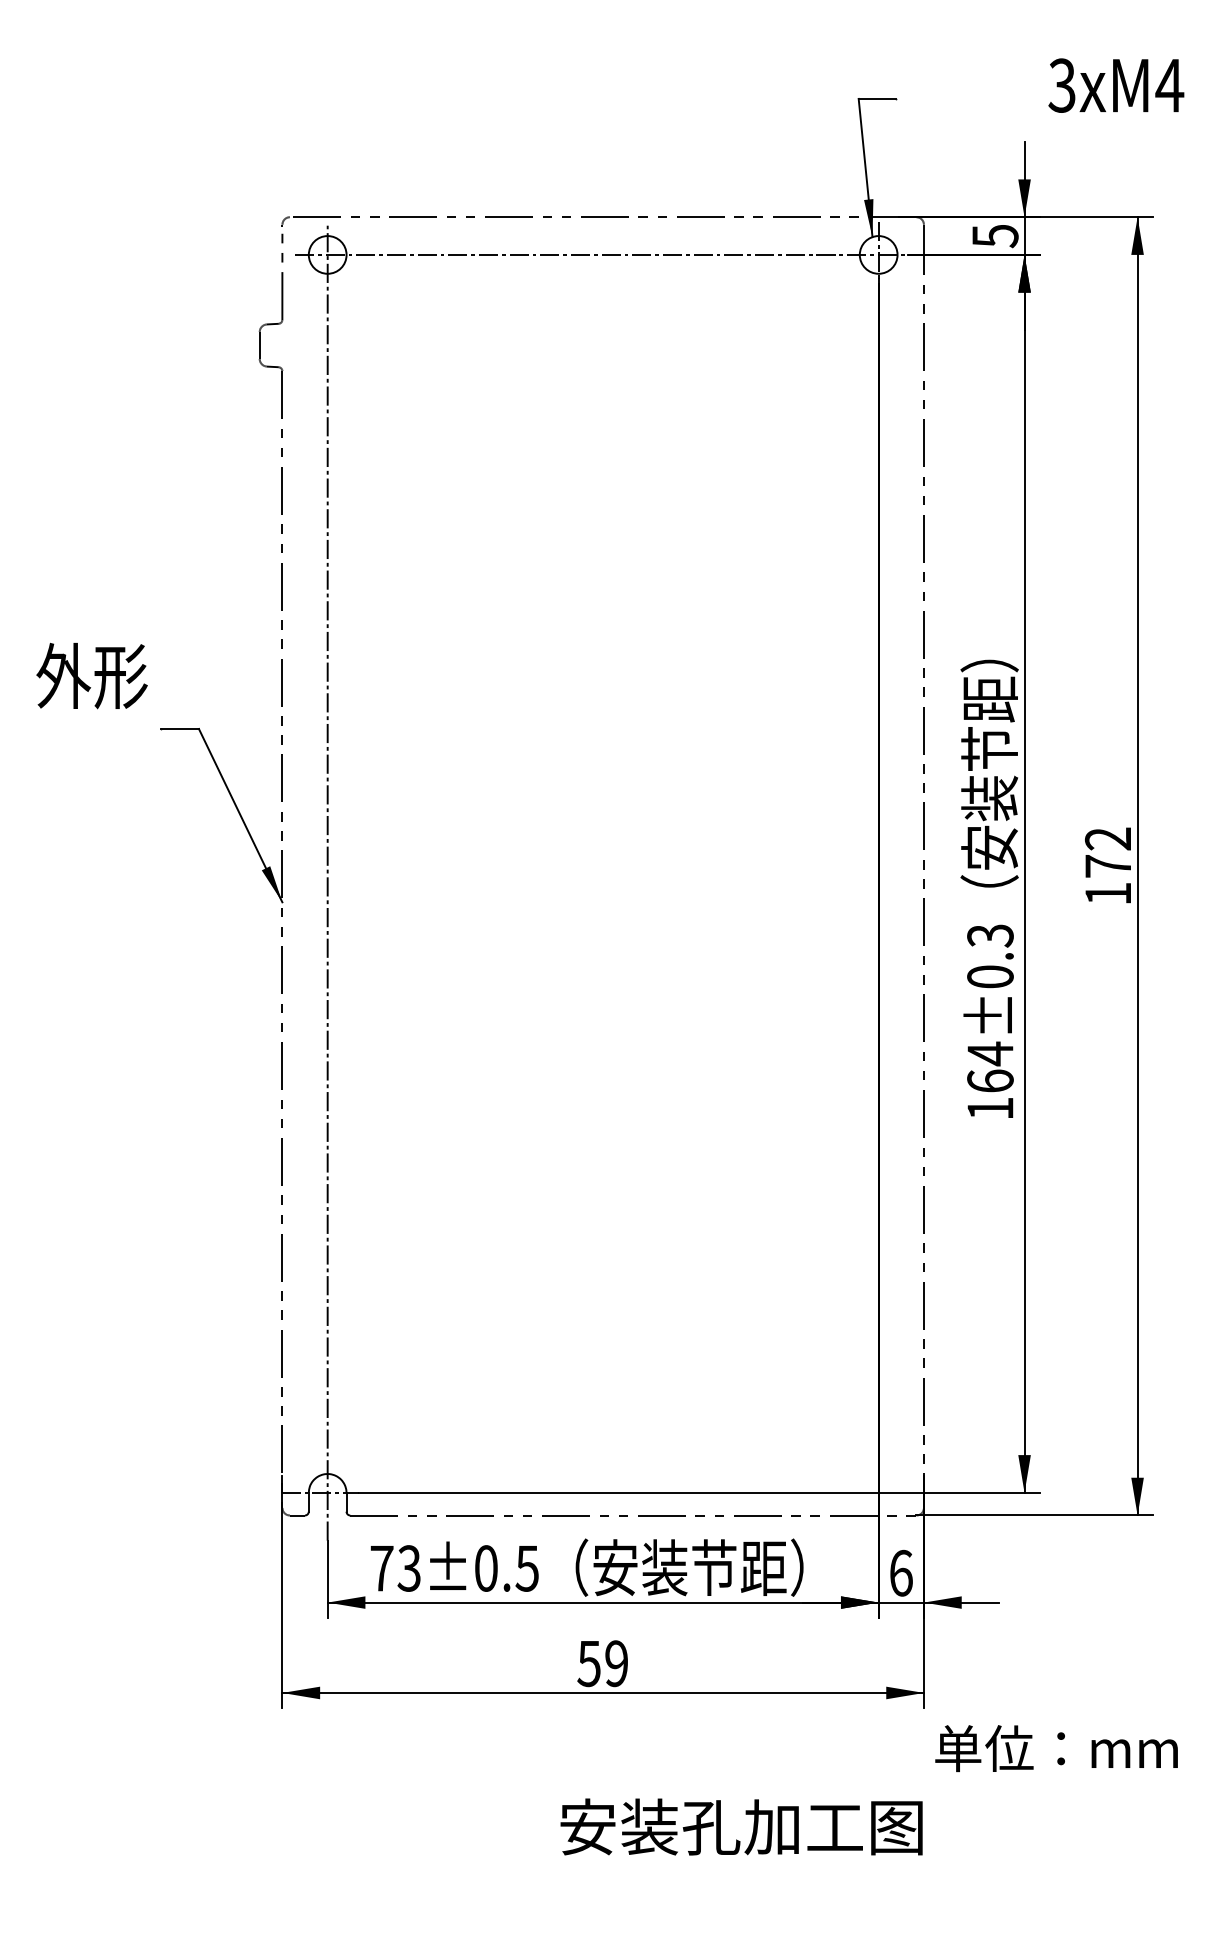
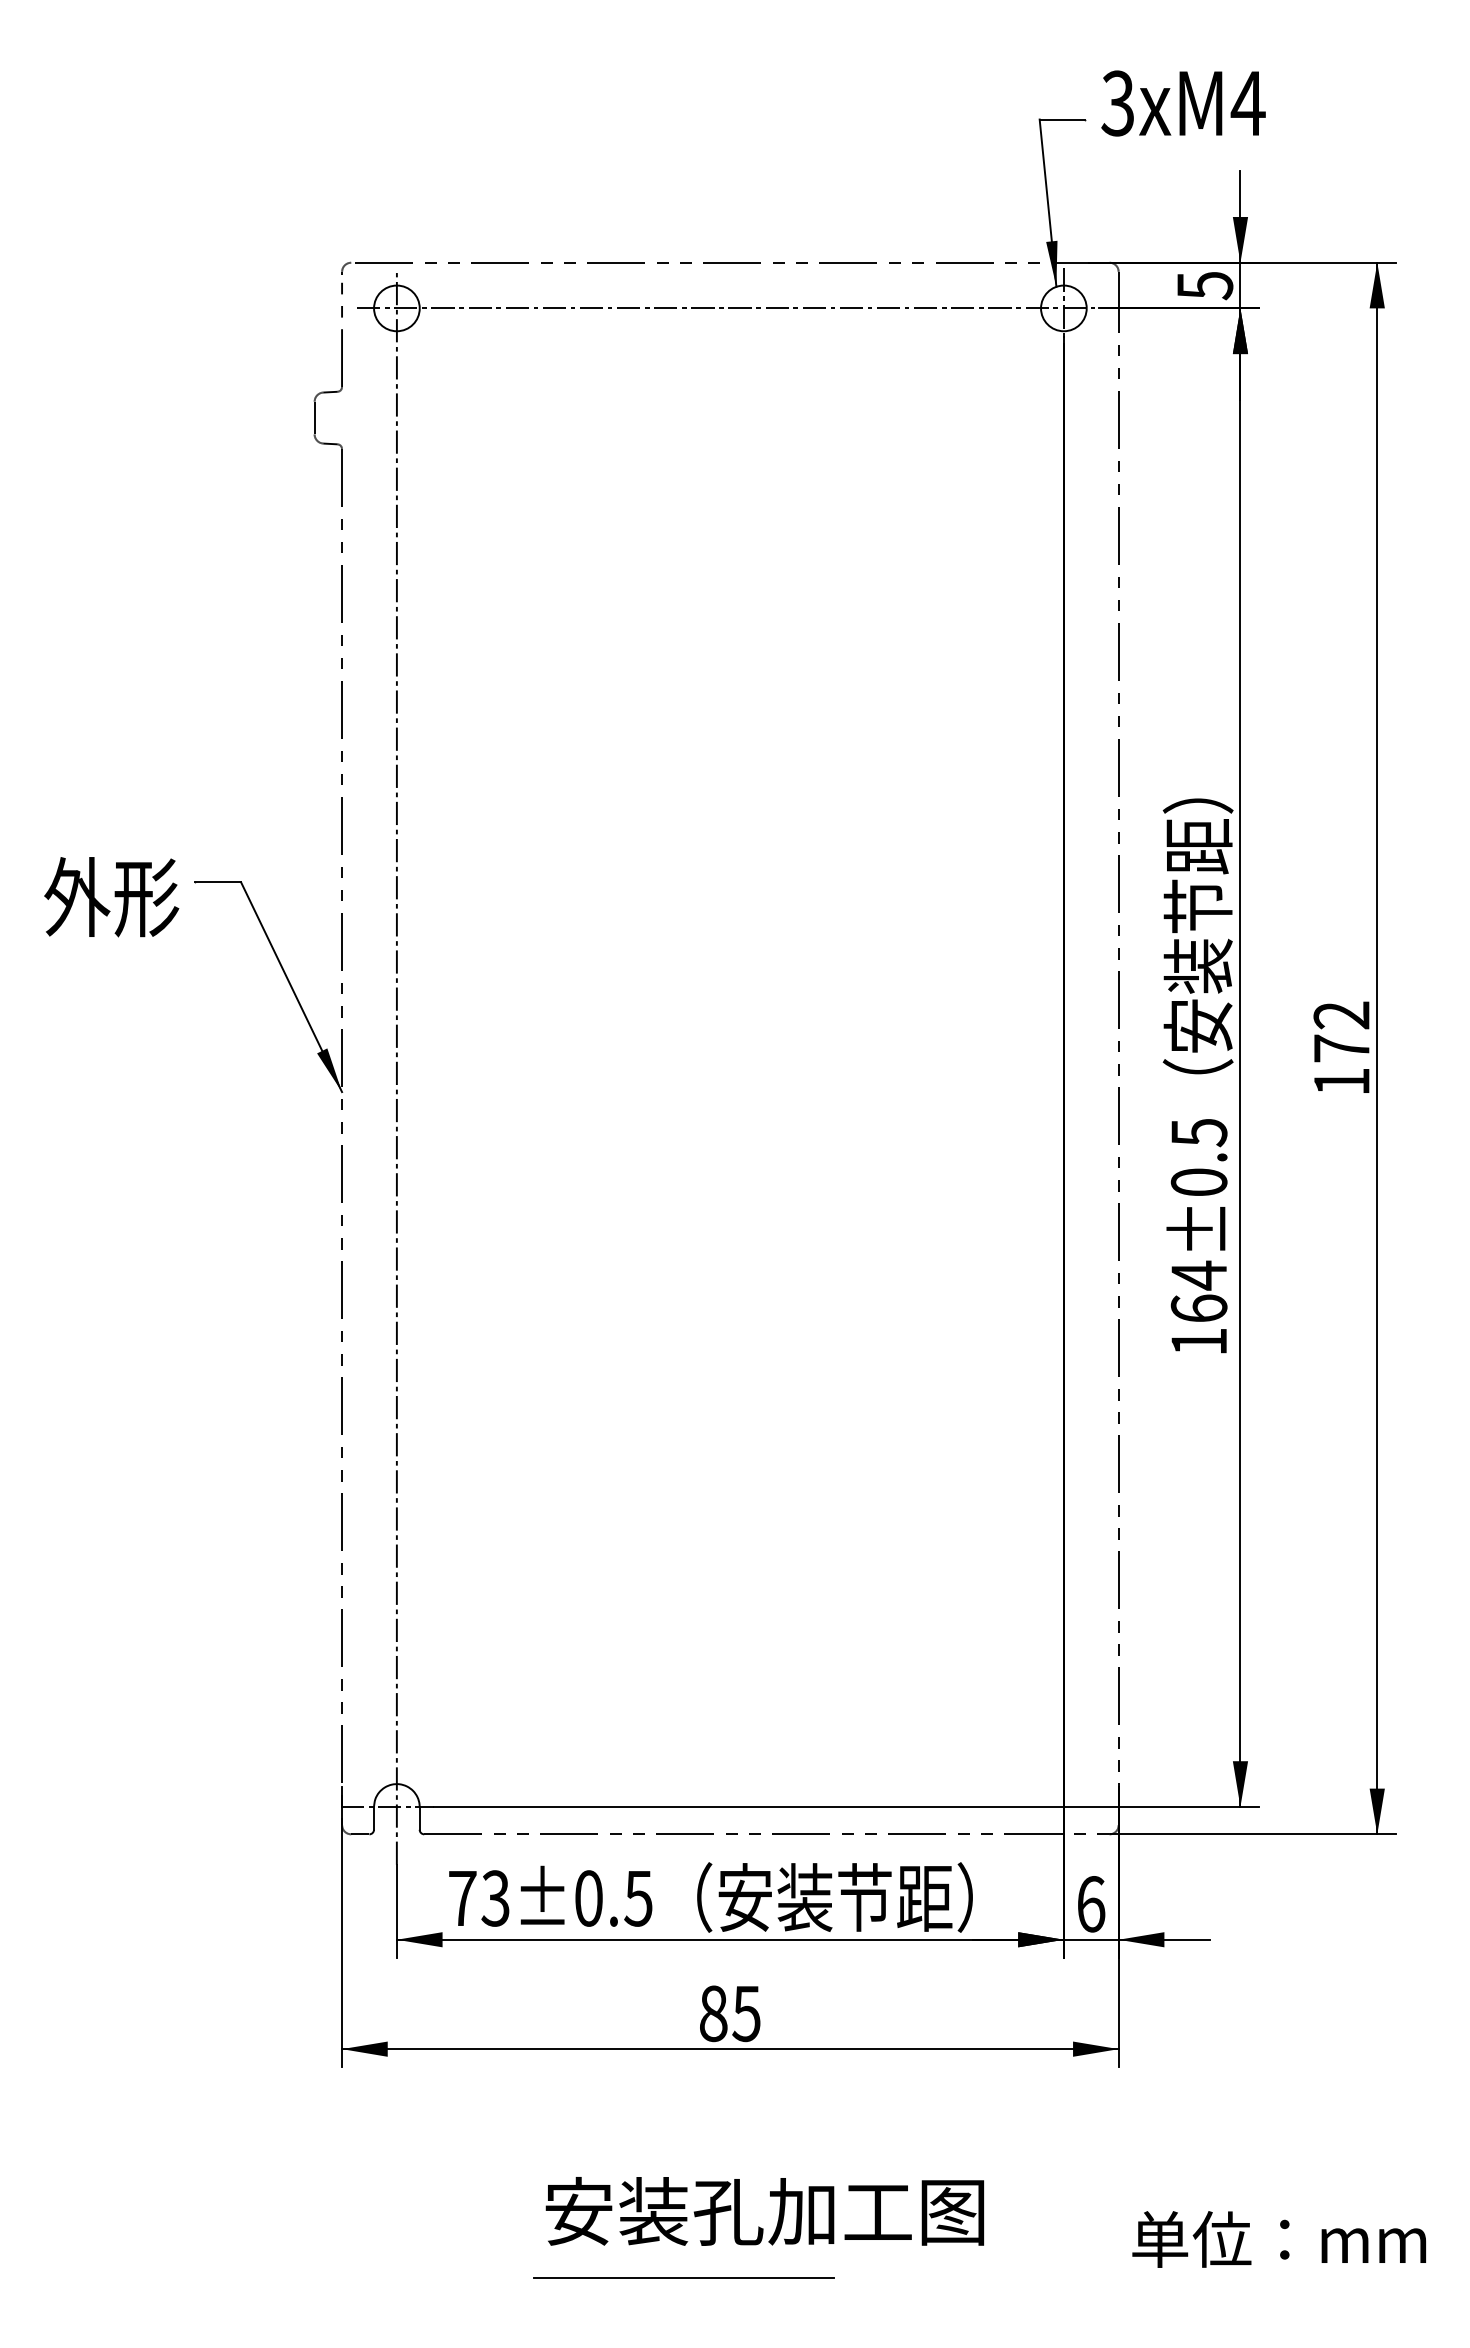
text: (1116, 85) -> (1183, 103), moved
text: (91, 676) -> (111, 897), moved
text: (989, 936) -> (1198, 1133), 164±0.3 -> 164±0.5
text: (602, 1663) -> (729, 2013), 59 -> 85
text: (1055, 1748) -> (1278, 2239), moved
text: (741, 1827) -> (764, 2211), moved
line: (564, 1881) -> (683, 2277), added

